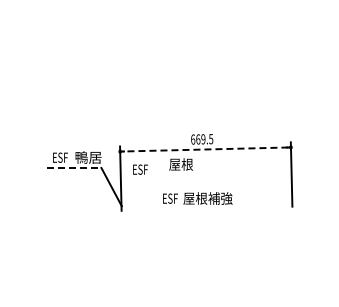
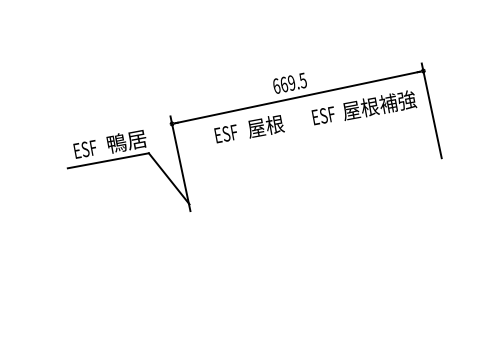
line: (205, 149) -> (297, 97), dashed -> solid
line: (74, 167) -> (108, 159), dashed -> solid
text: (140, 169) -> (226, 133), moved
text: (197, 198) -> (363, 108), moved

